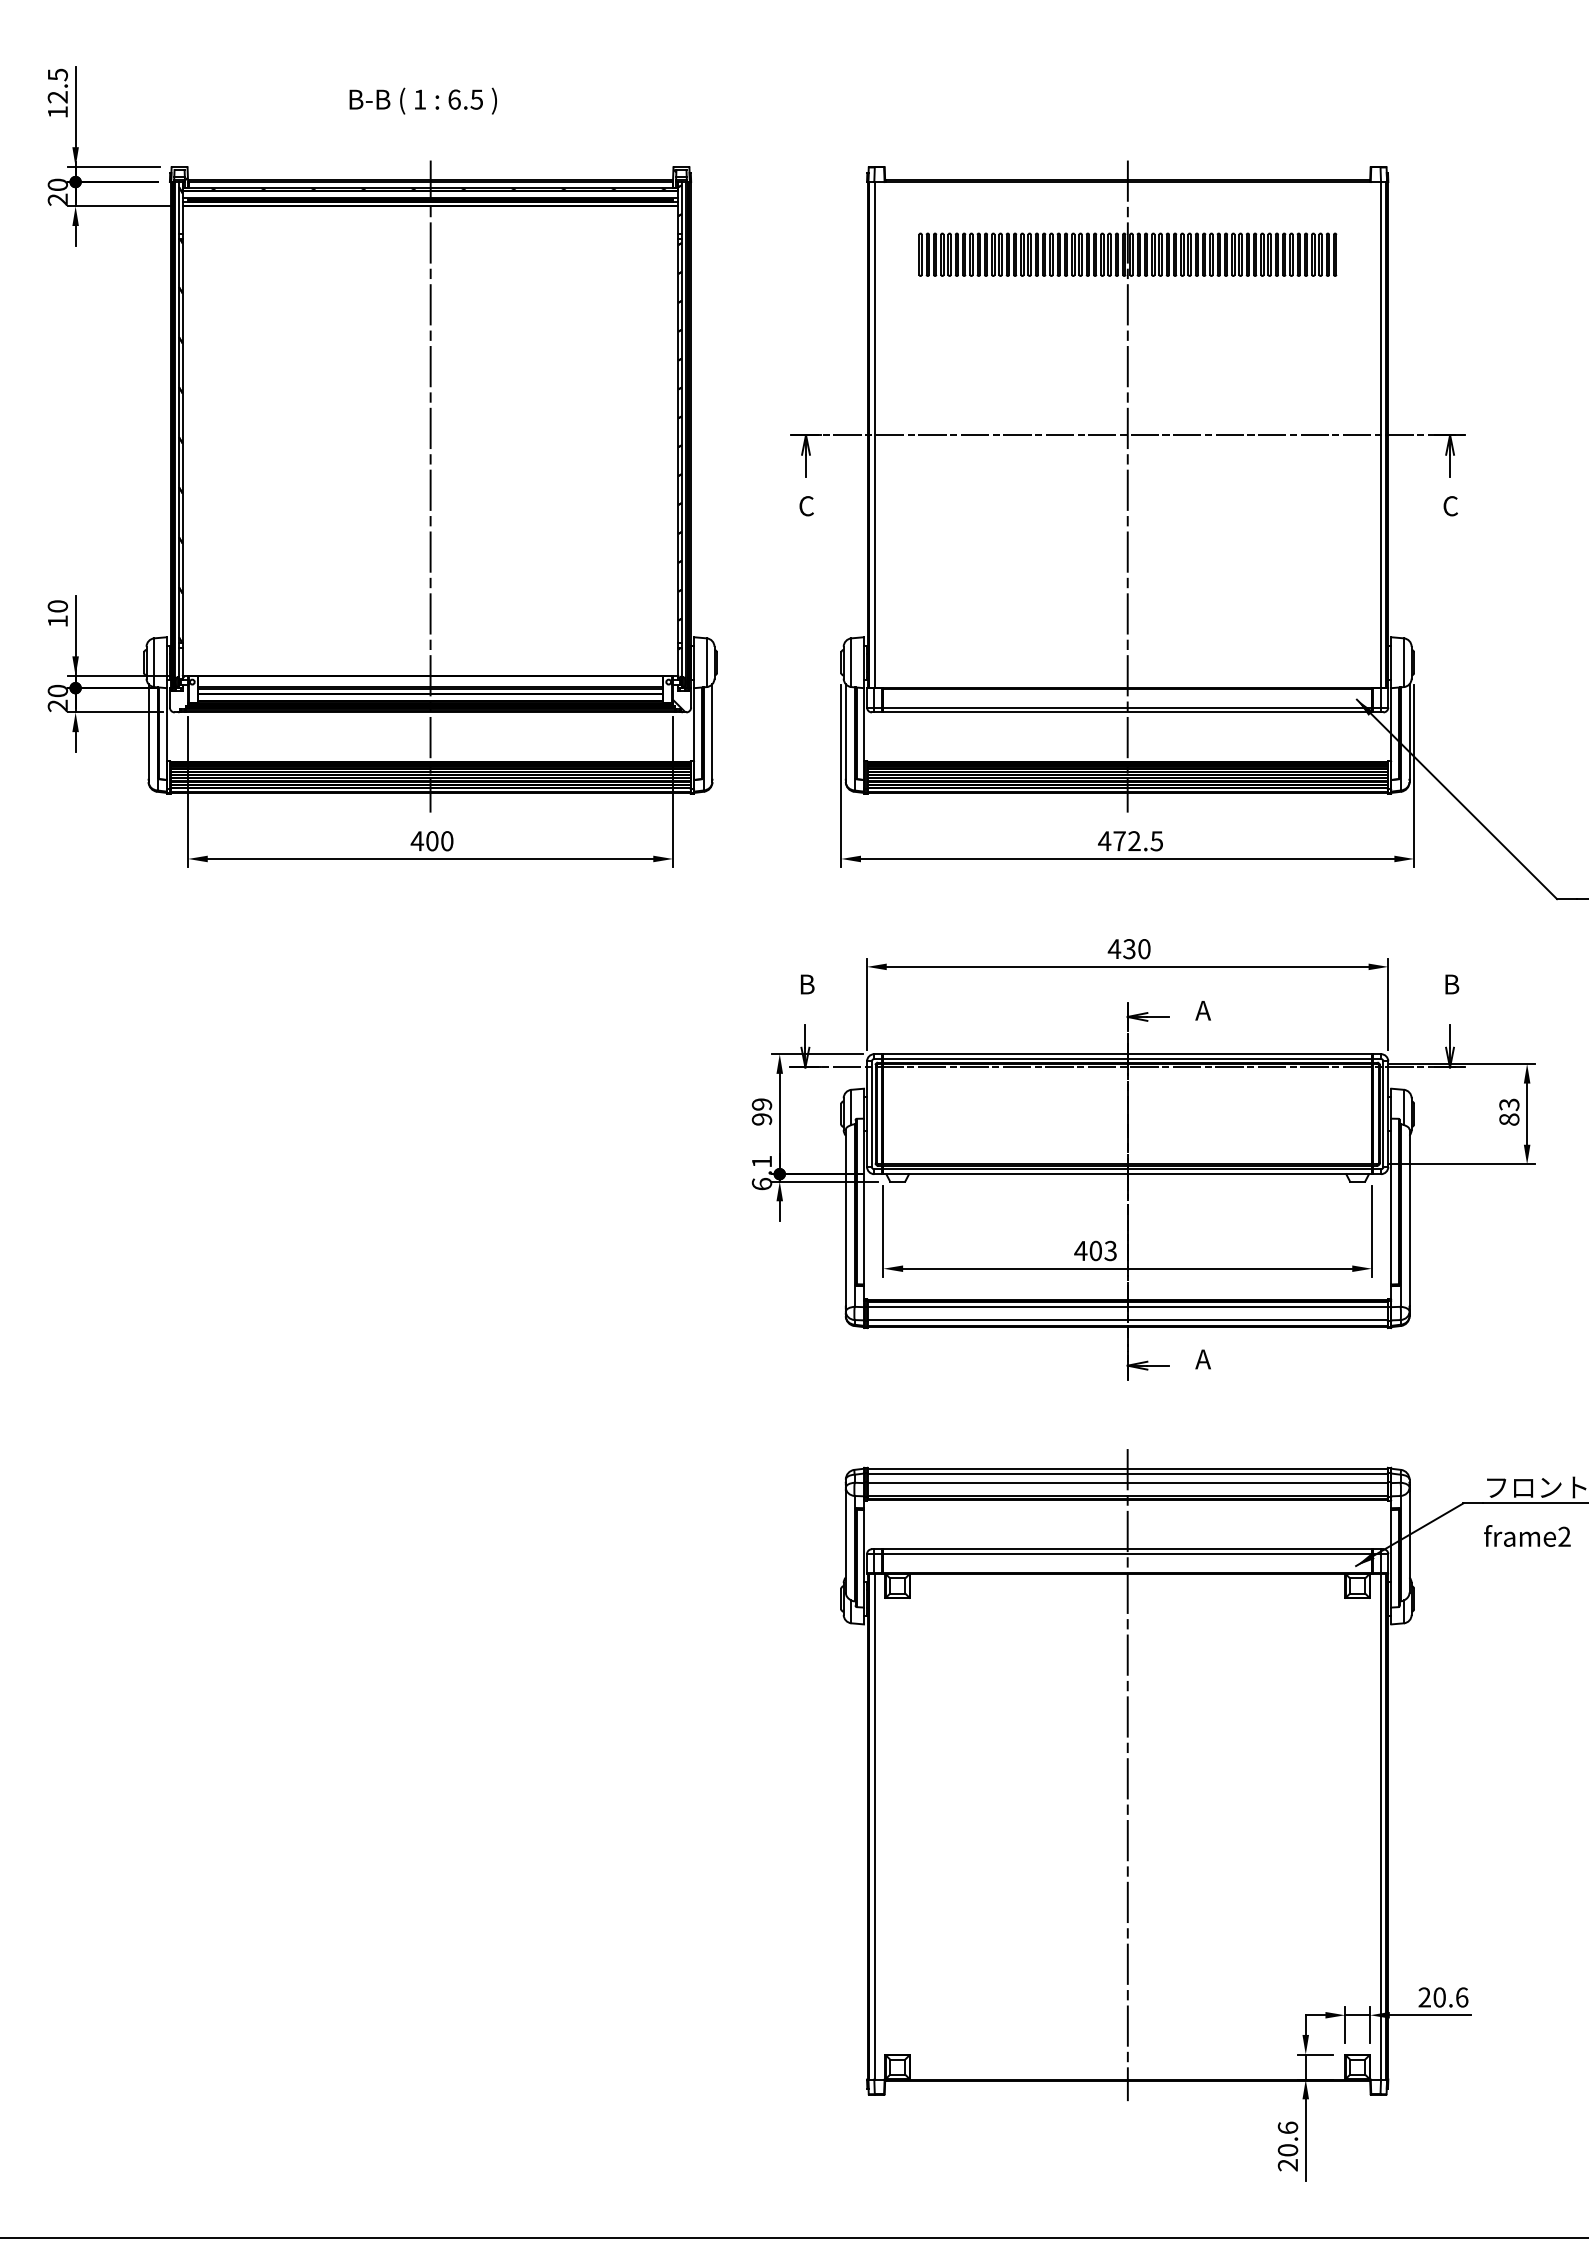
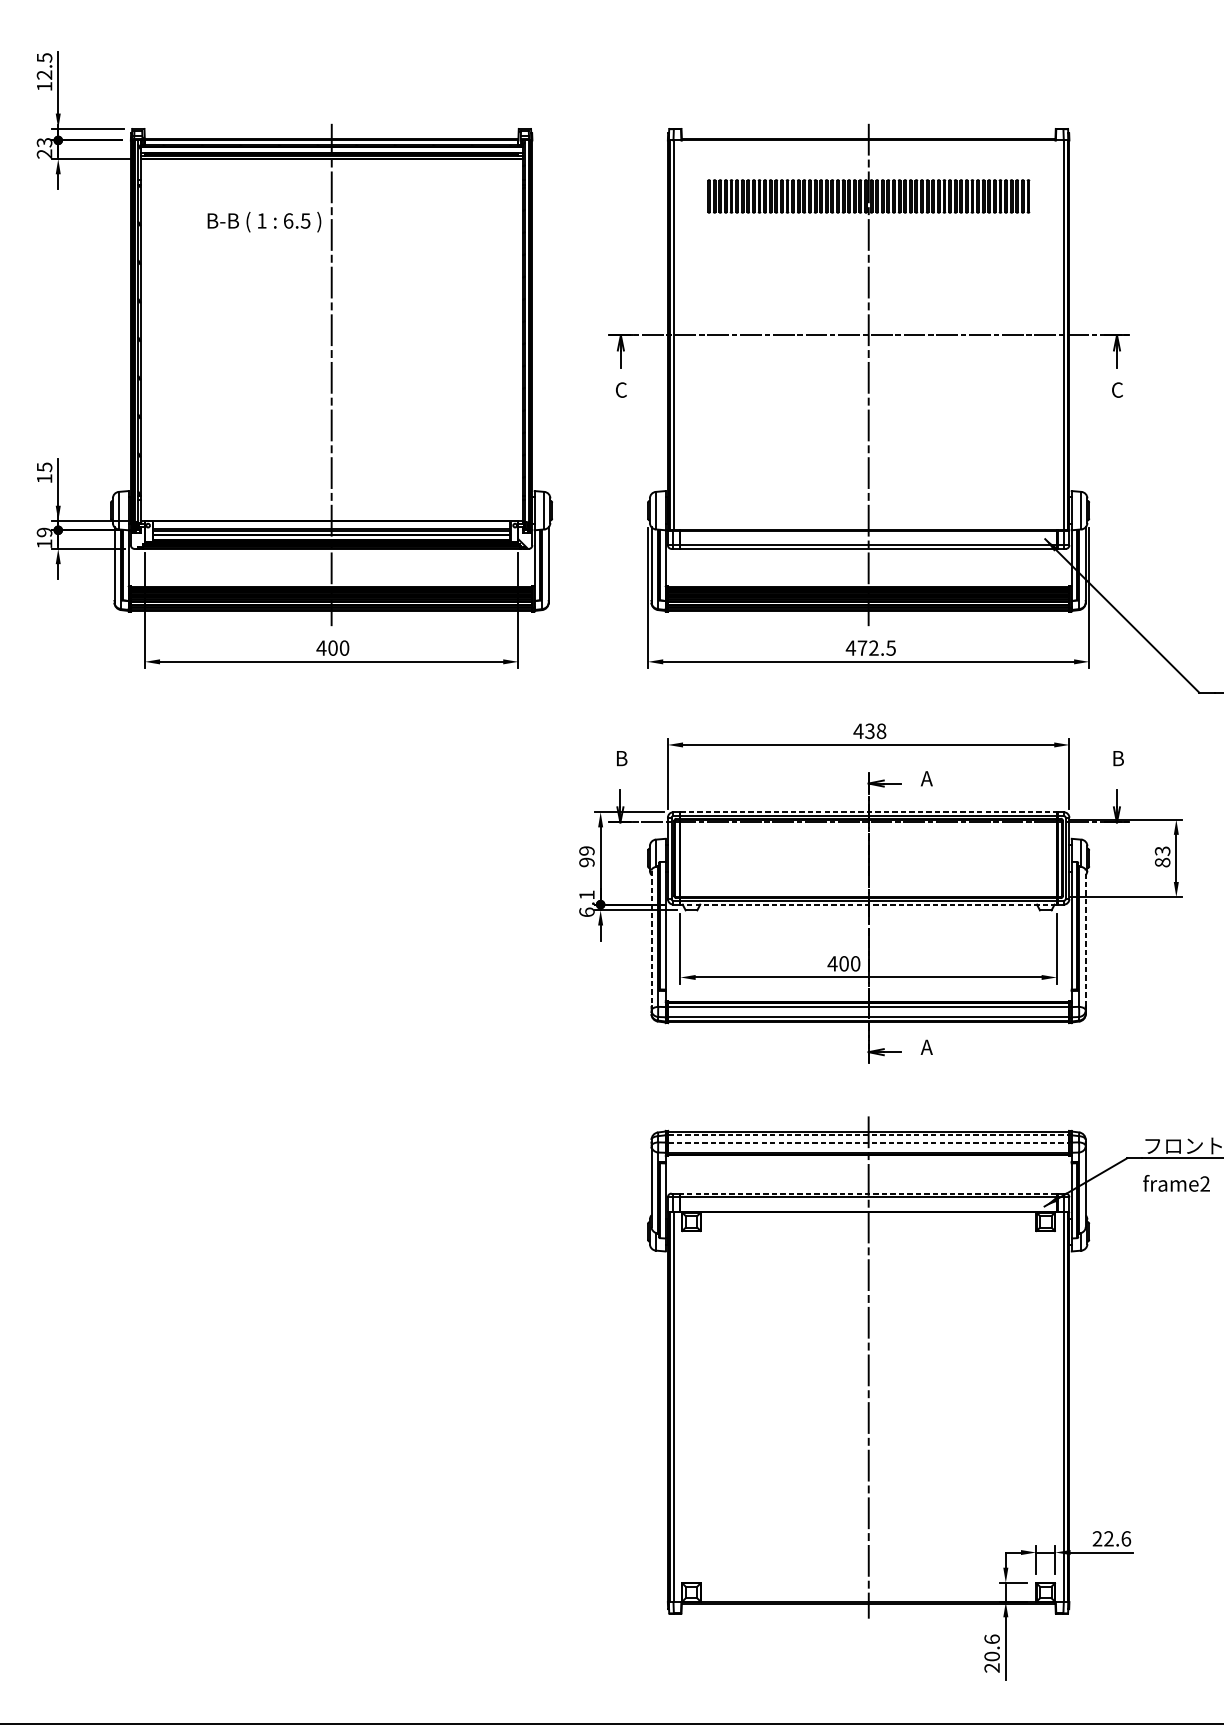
text: (422, 100) -> (263, 221), moved
text: (57, 184) -> (44, 142), 20 -> 23
text: (57, 606) -> (44, 467), 10 -> 15
text: (57, 698) -> (44, 538), 20 -> 19
text: (1144, 948) -> (881, 730), 430 -> 438
line: (1128, 1054) -> (869, 812), solid -> dashed
line: (1127, 1174) -> (868, 904), solid -> dashed
line: (845, 1217) -> (651, 938), solid -> dashed
line: (1409, 1217) -> (1085, 938), solid -> dashed
text: (1110, 1250) -> (855, 963), 403 -> 400
line: (1128, 1473) -> (869, 1135), solid -> dashed
line: (1128, 1483) -> (869, 1142), solid -> dashed
line: (1127, 1549) -> (868, 1193), solid -> dashed
text: (1439, 1997) -> (1108, 1538), 20.6 -> 22.6

